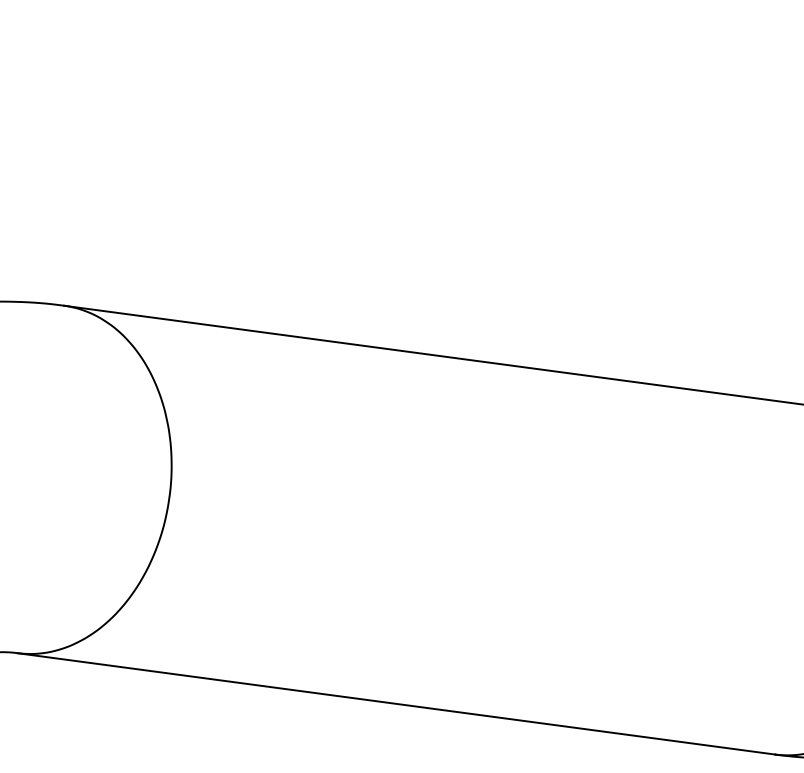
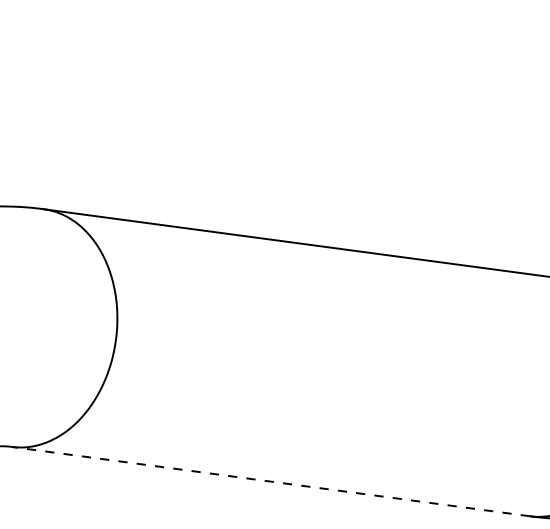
line: (395, 703) -> (270, 481), solid -> dashed

